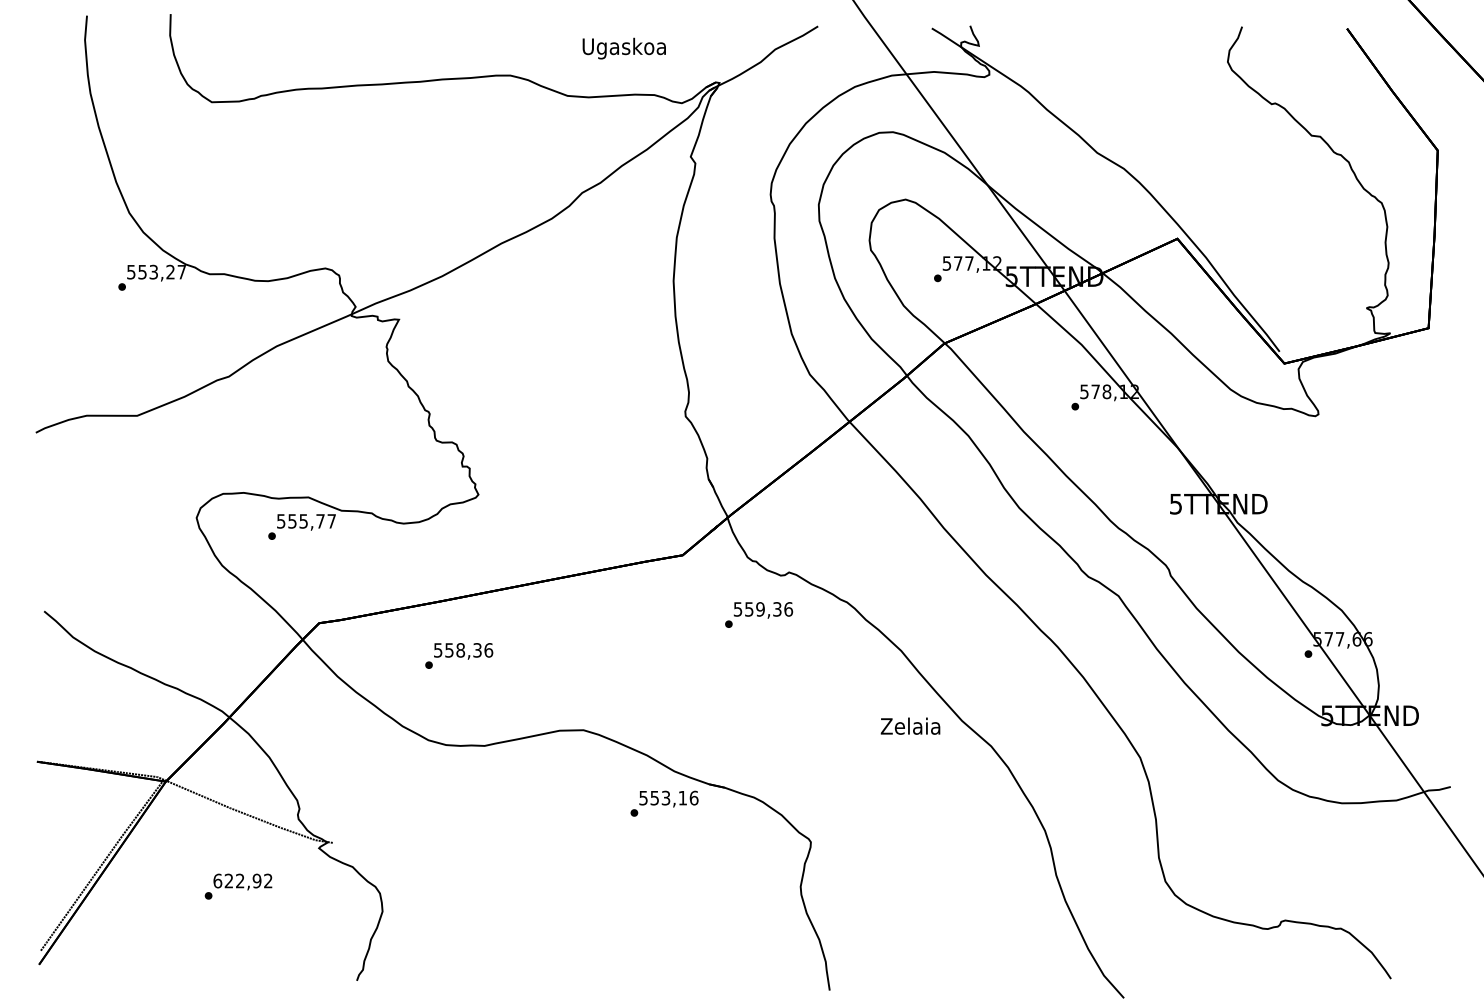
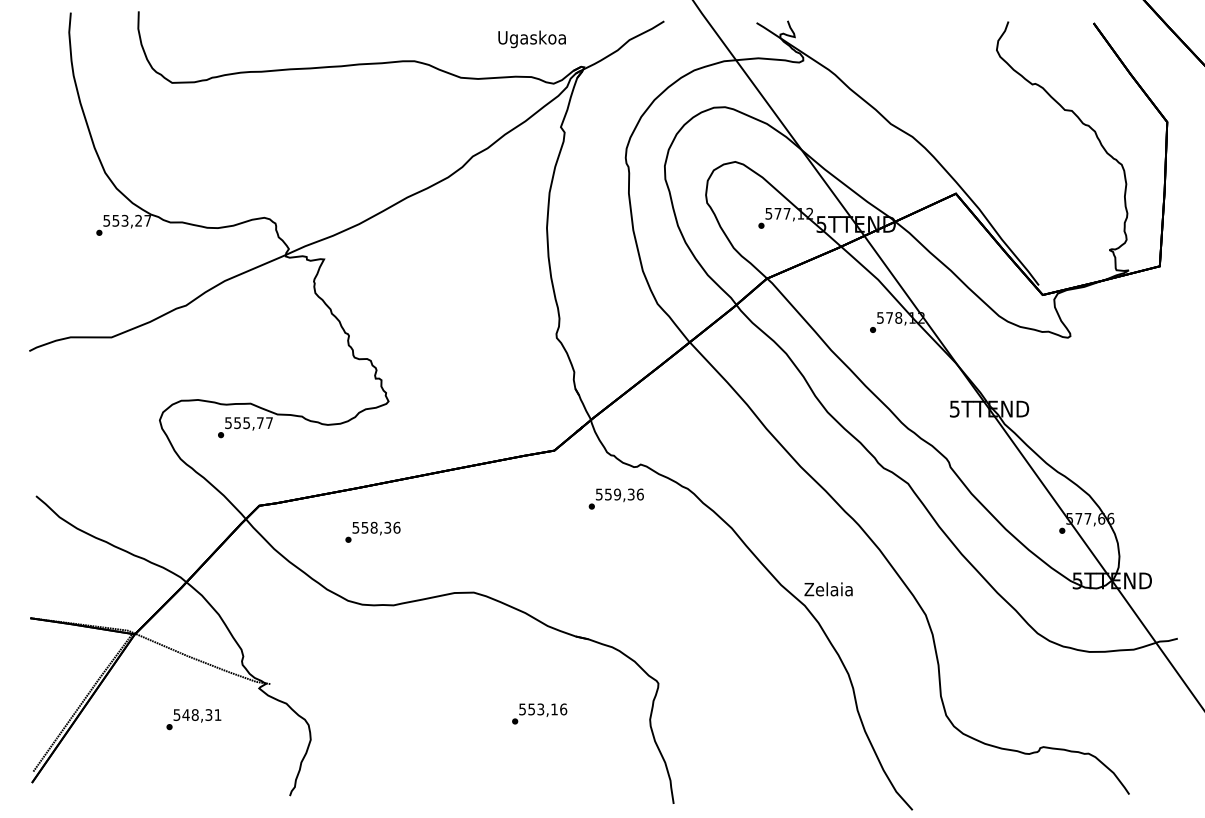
text: (623, 48) -> (531, 39), moved
text: (910, 725) -> (828, 588), moved
text: (664, 803) -> (539, 713), moved
text: (242, 880) -> (197, 714), 622,92 -> 548,31

